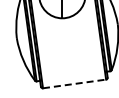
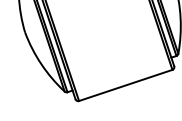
line: (74, 83) -> (125, 84), dashed -> solid

